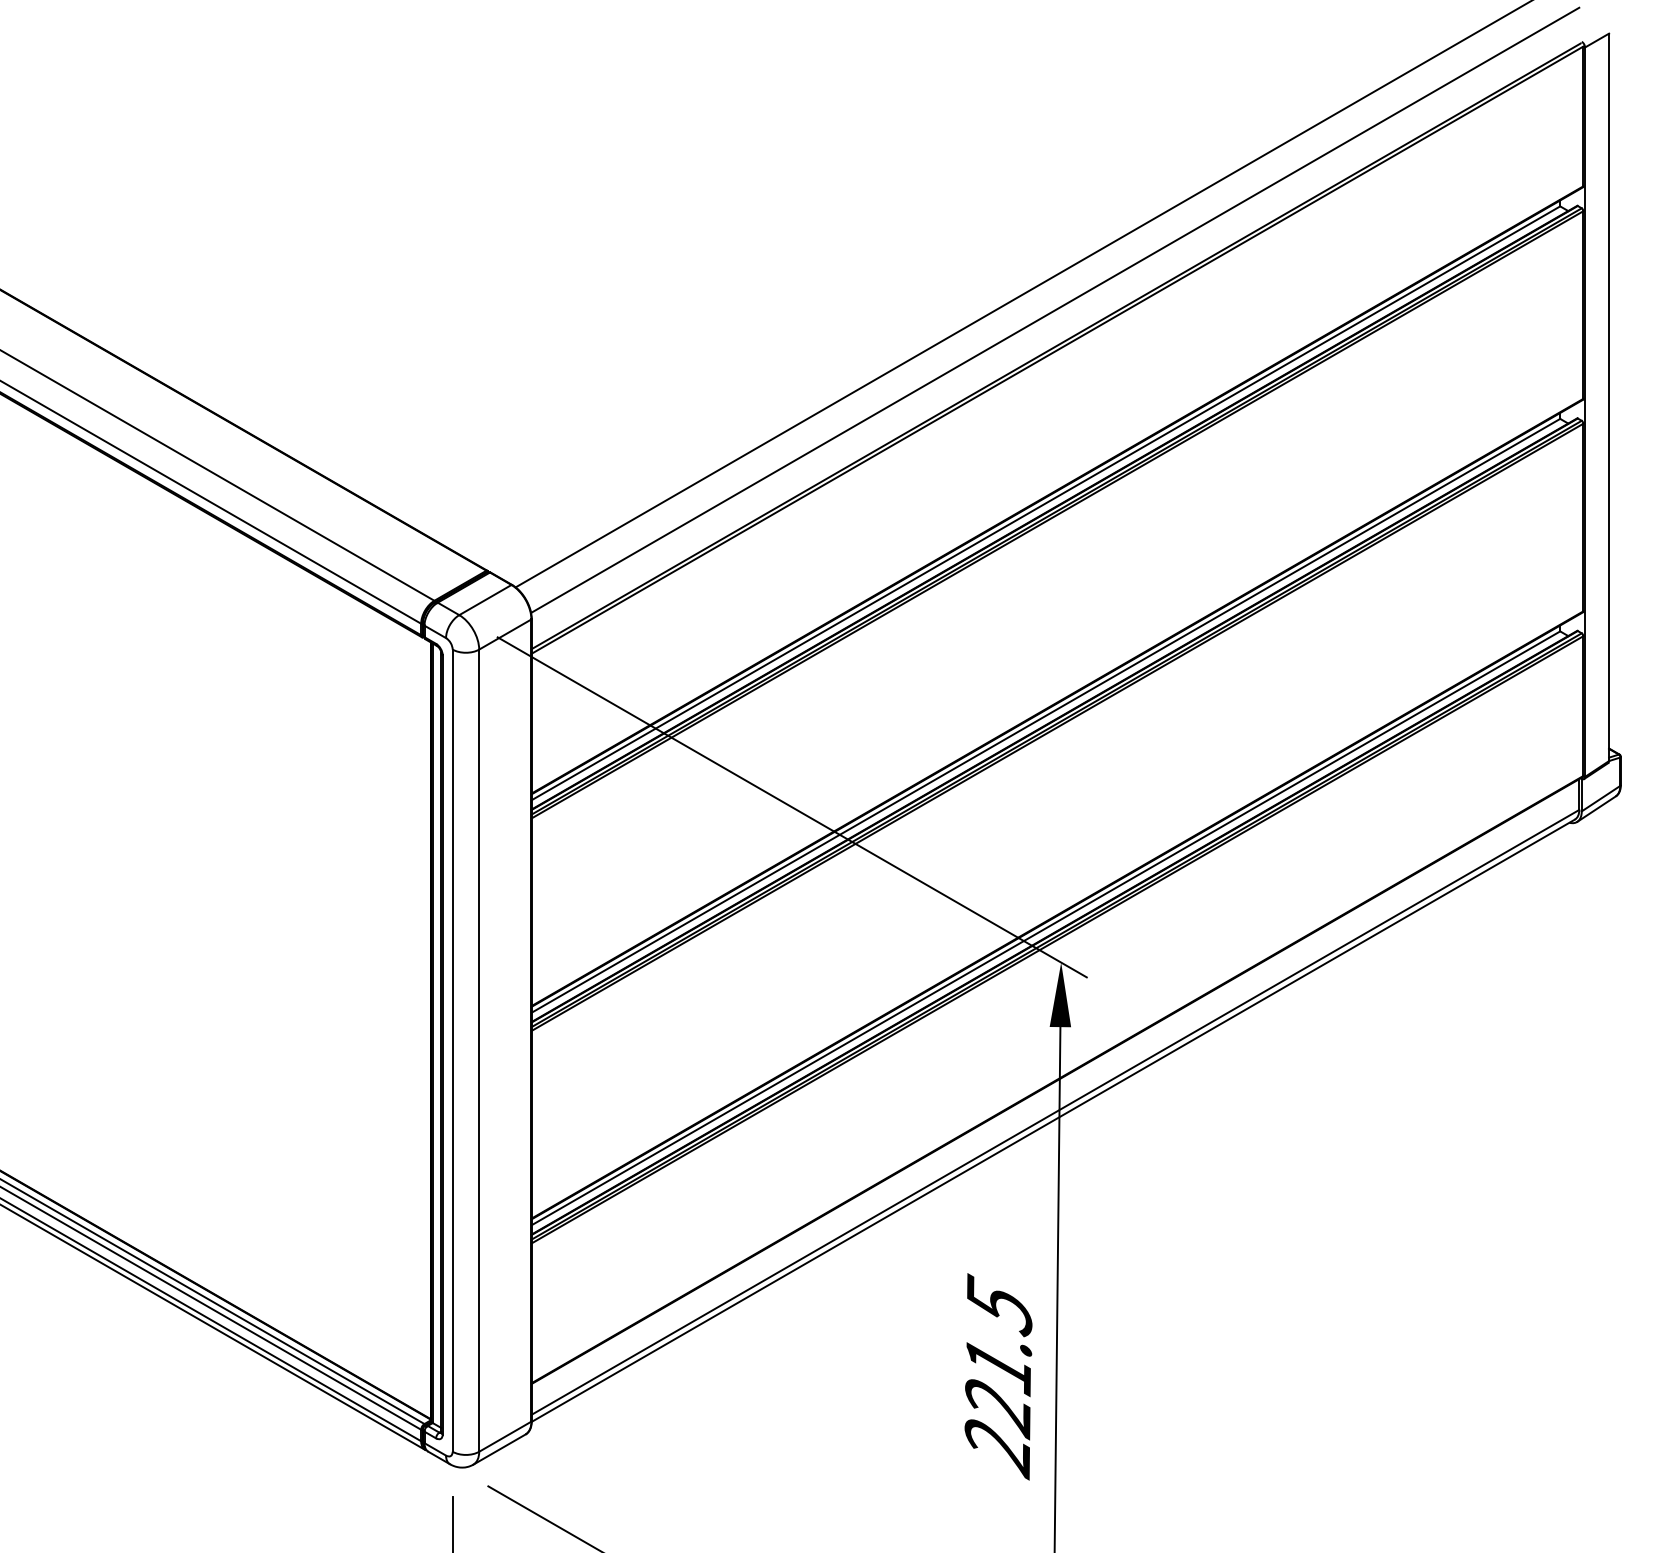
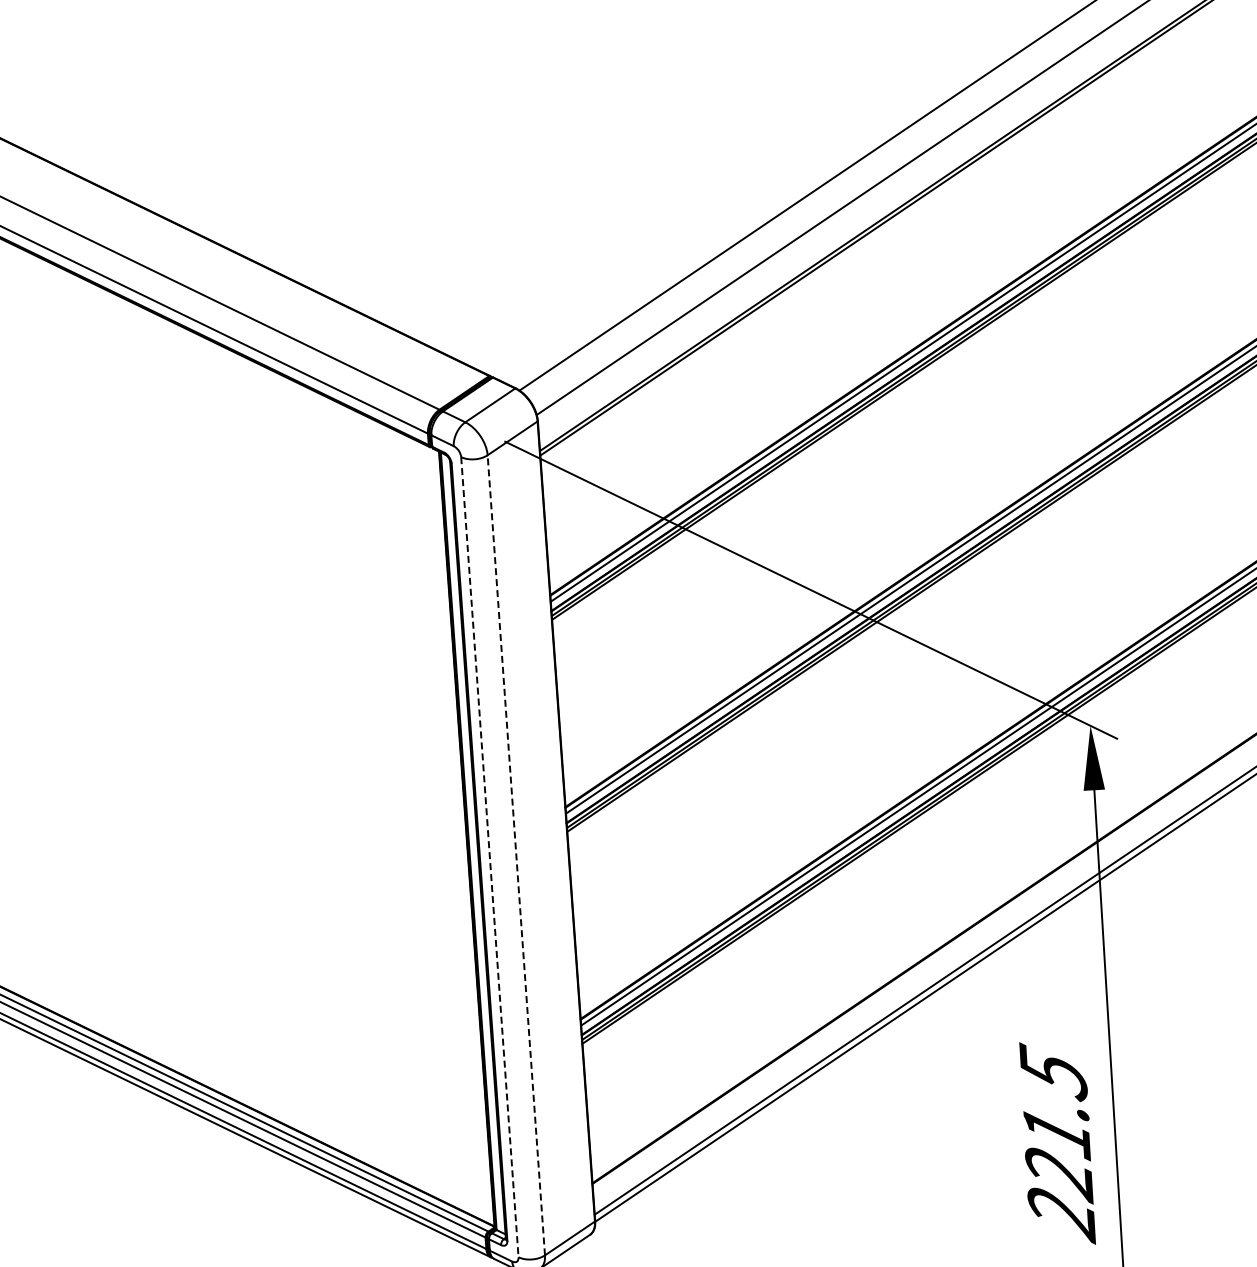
line: (479, 1050) -> (516, 855), solid -> dashed
line: (452, 1051) -> (489, 858), solid -> dashed

